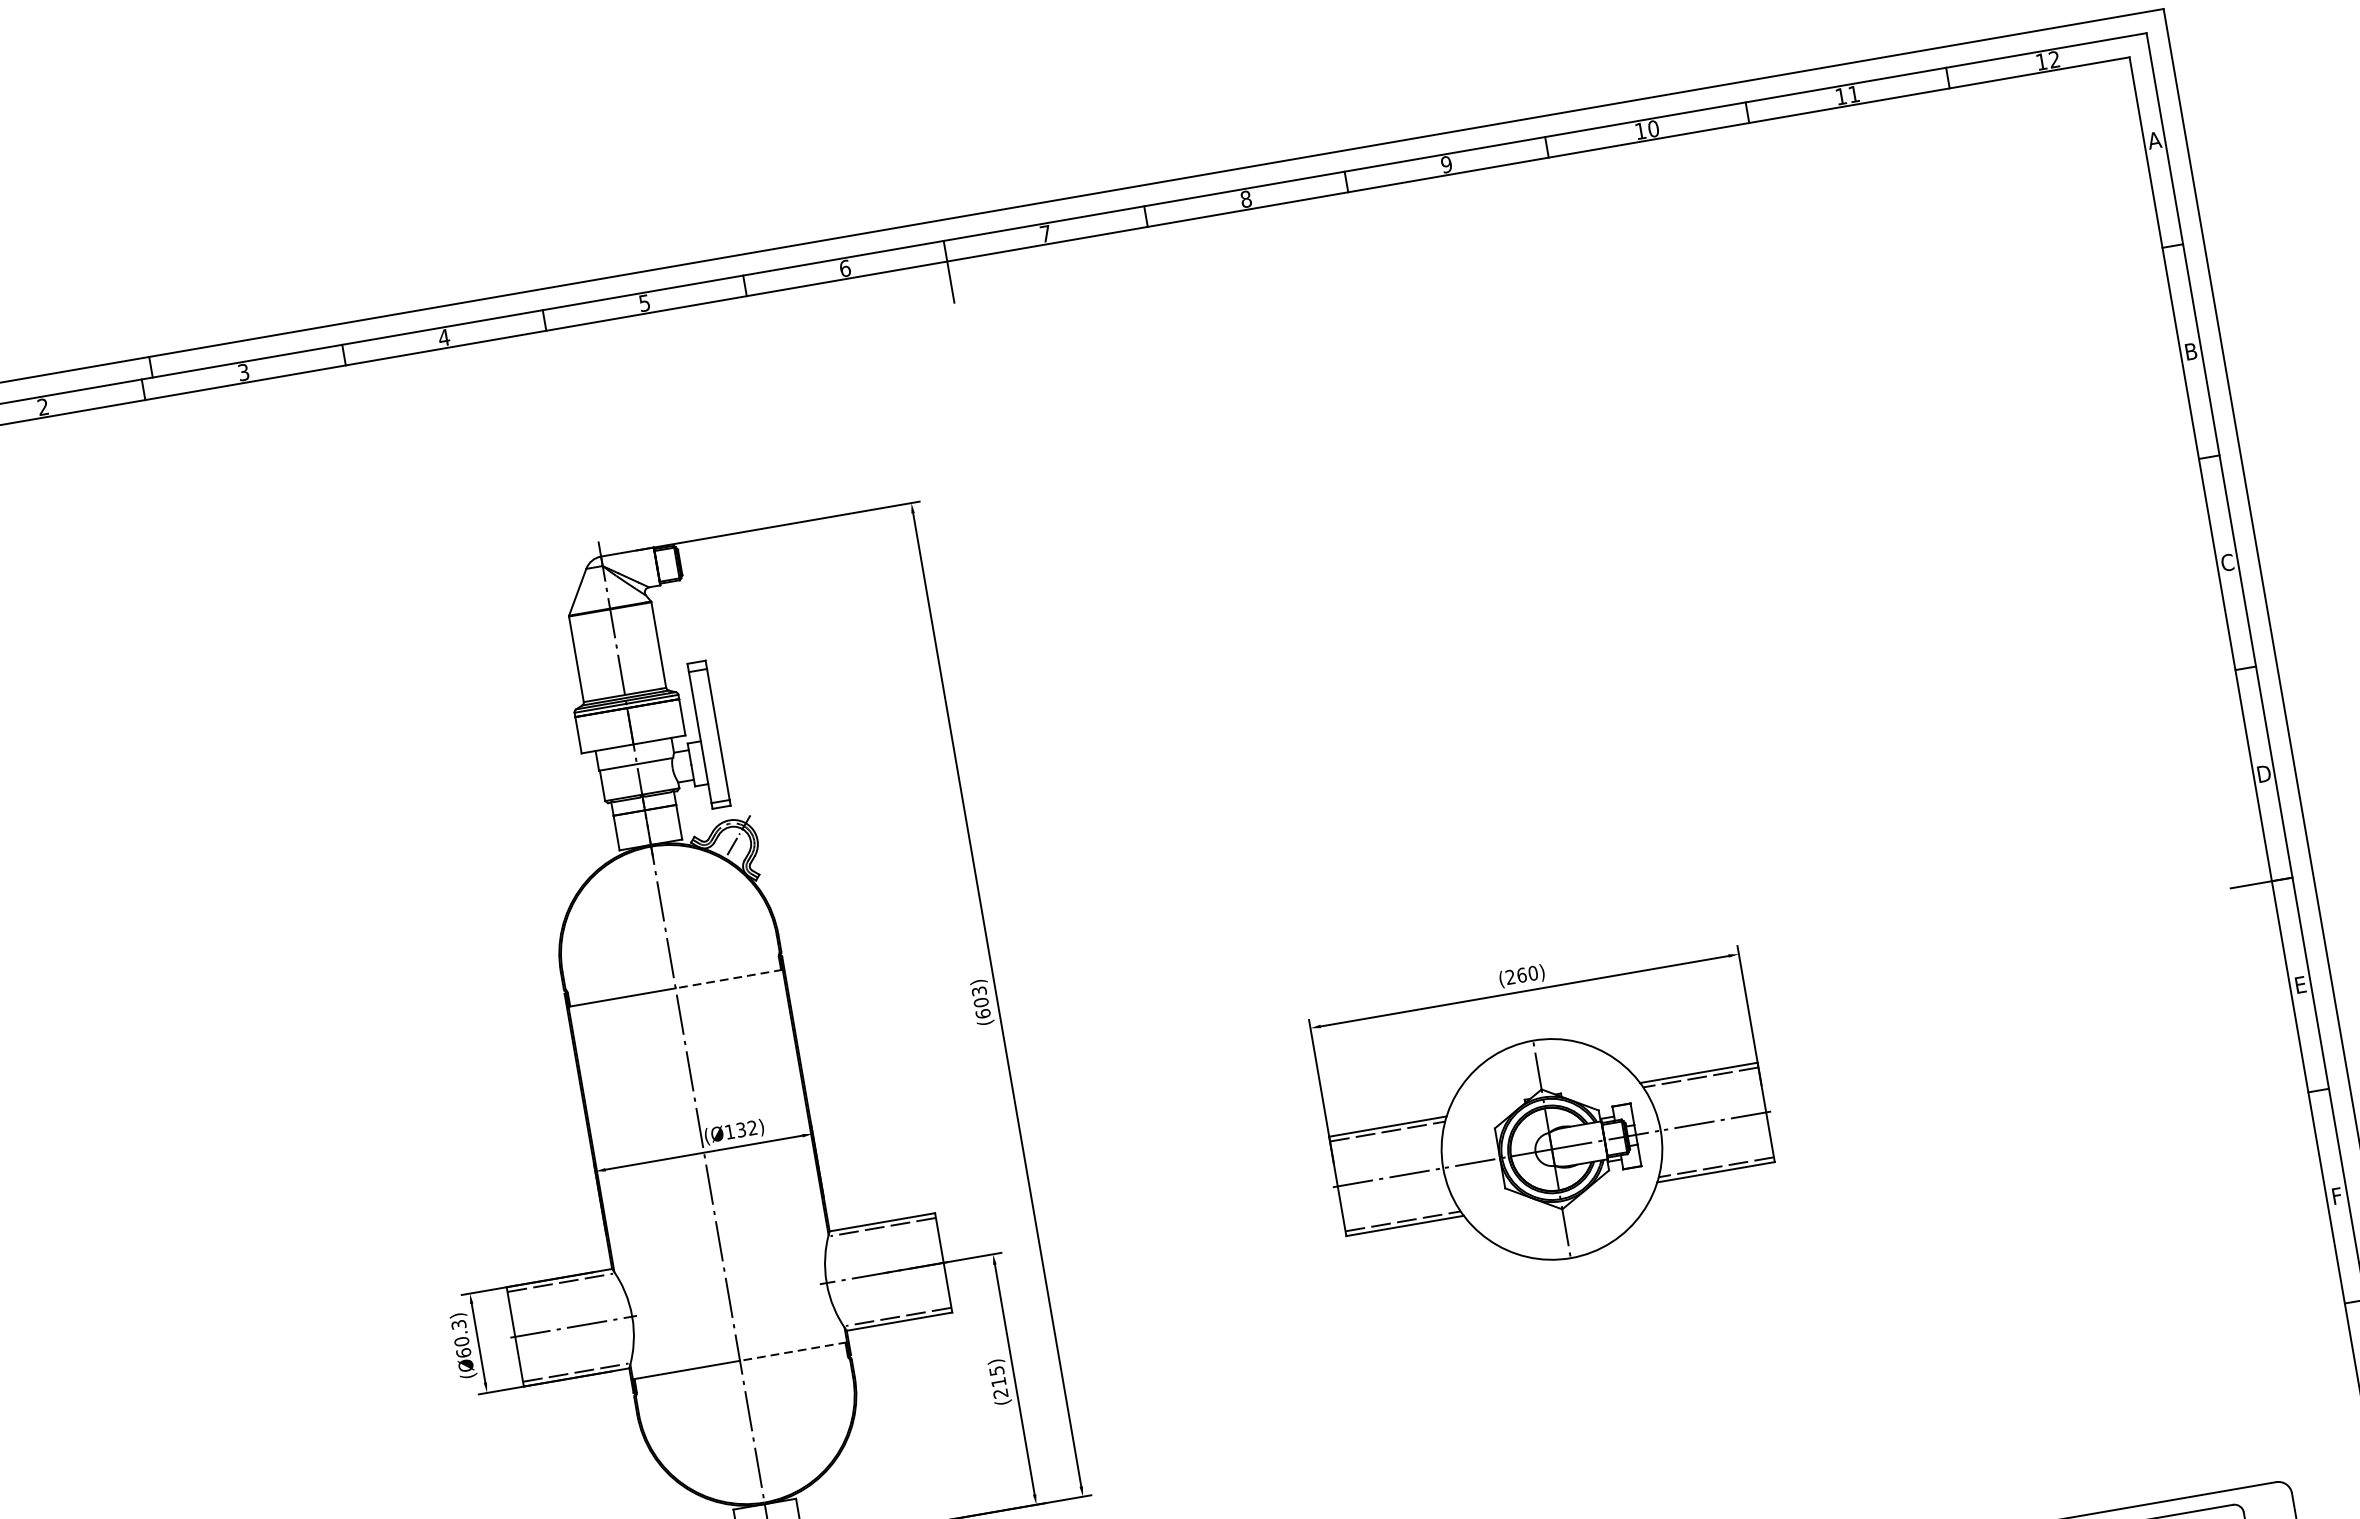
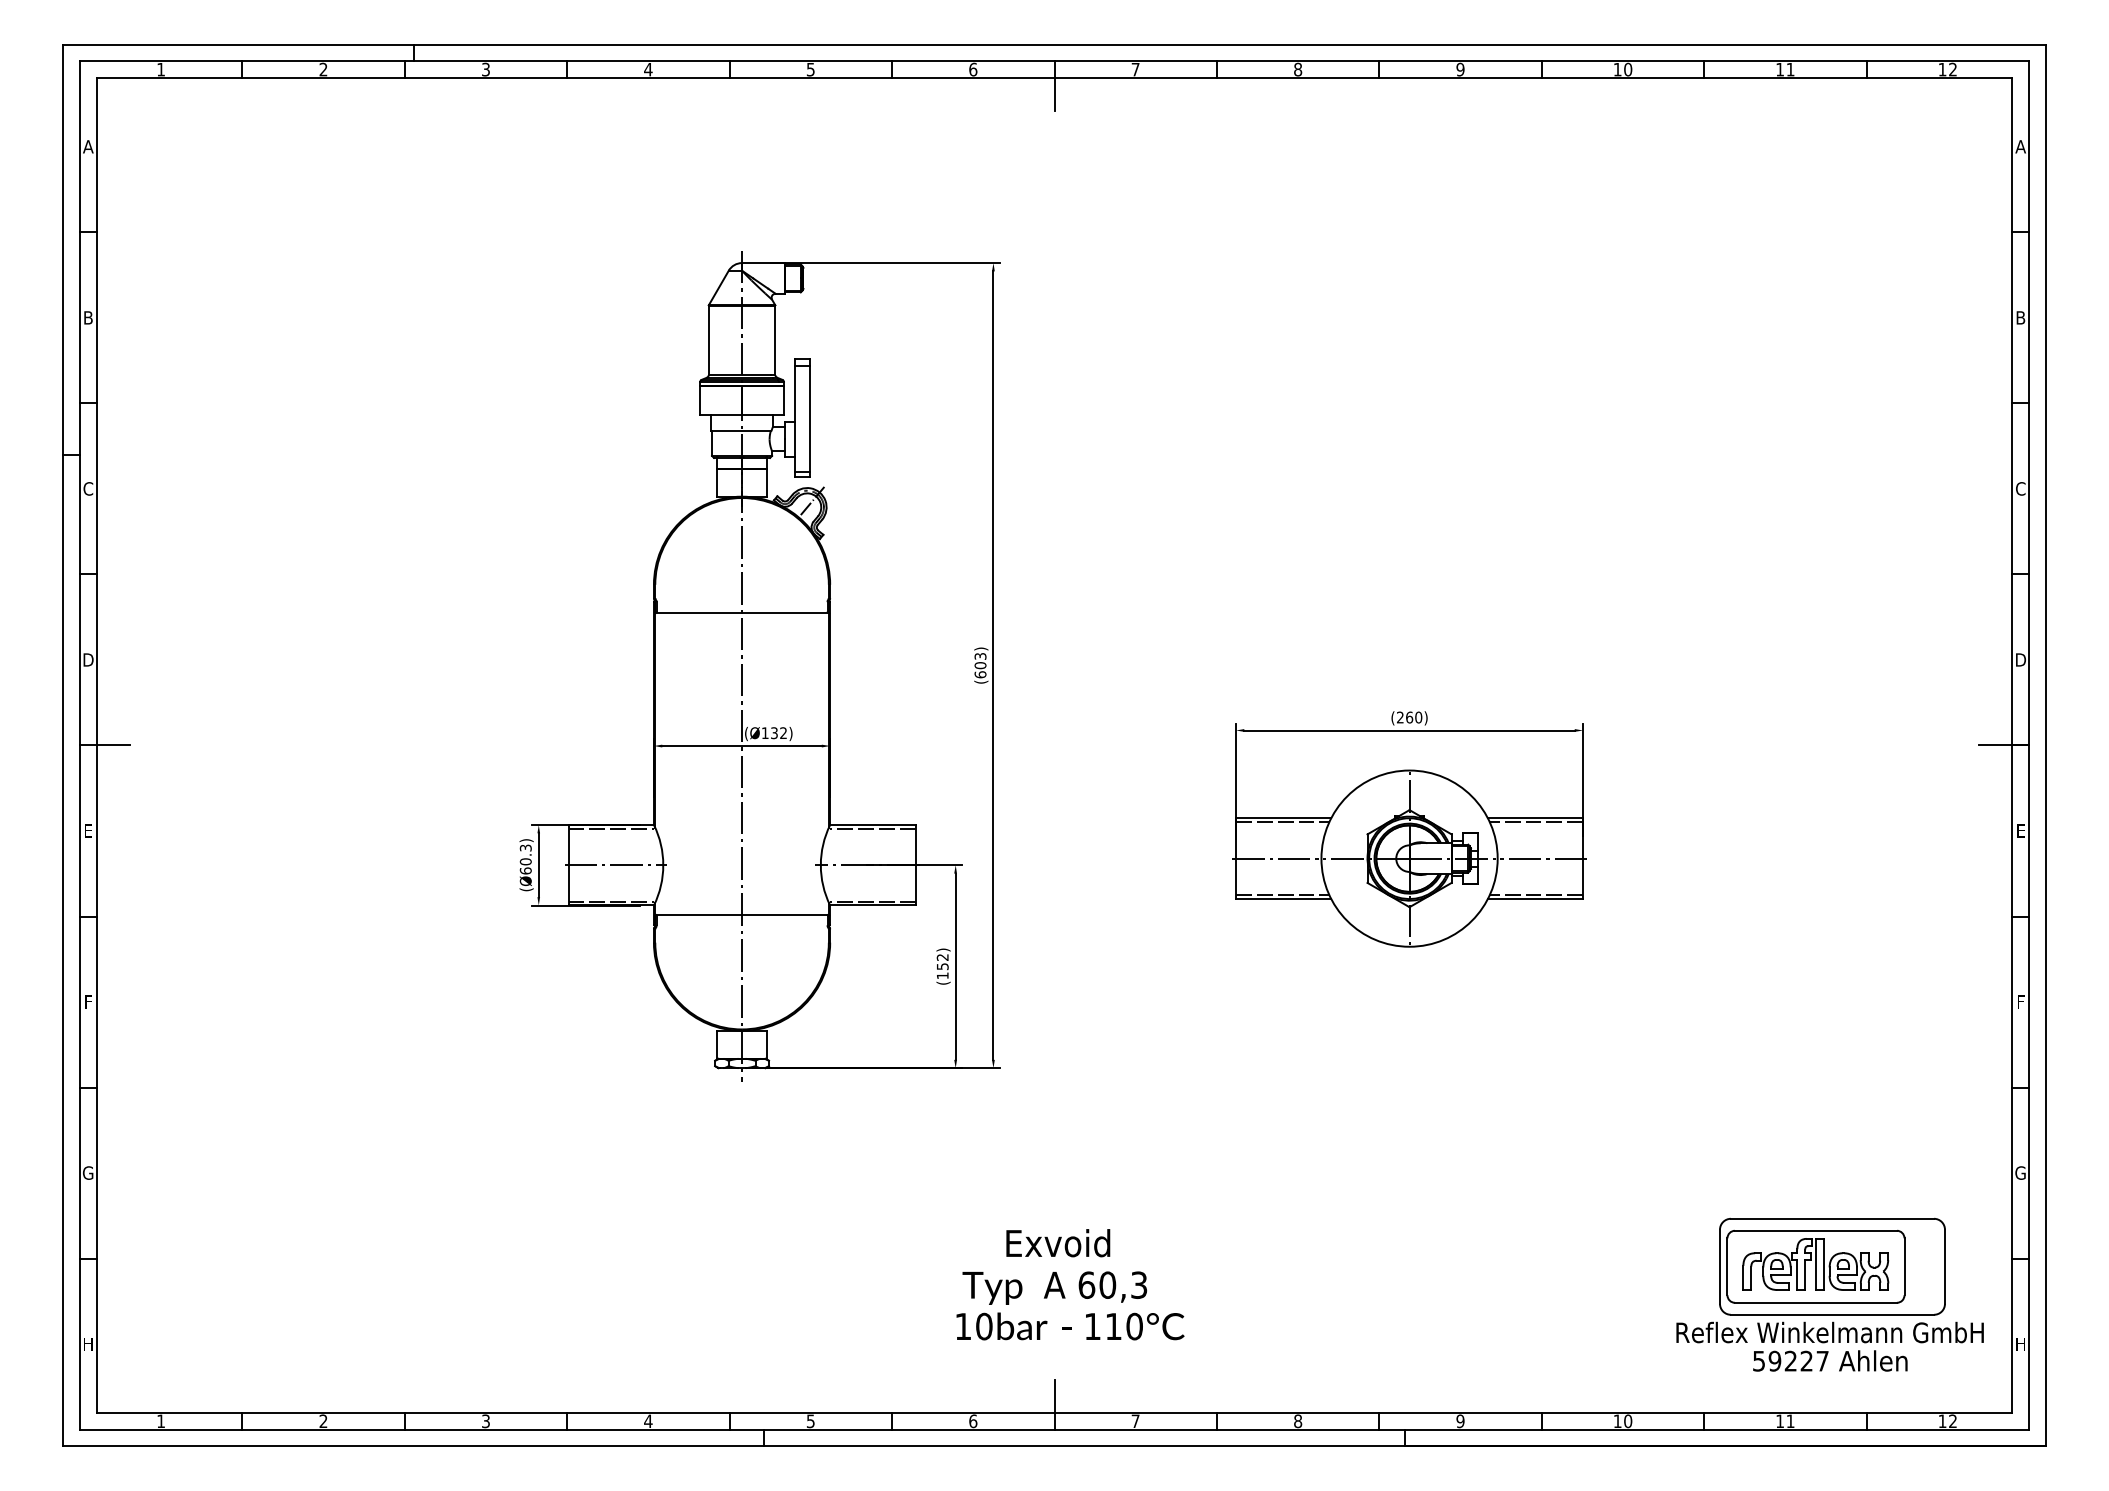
line: (727, 978) -> (784, 612), dashed -> solid
line: (792, 1351) -> (784, 914), dashed -> solid
text: (998, 1382) -> (942, 966), (215) -> (152)

